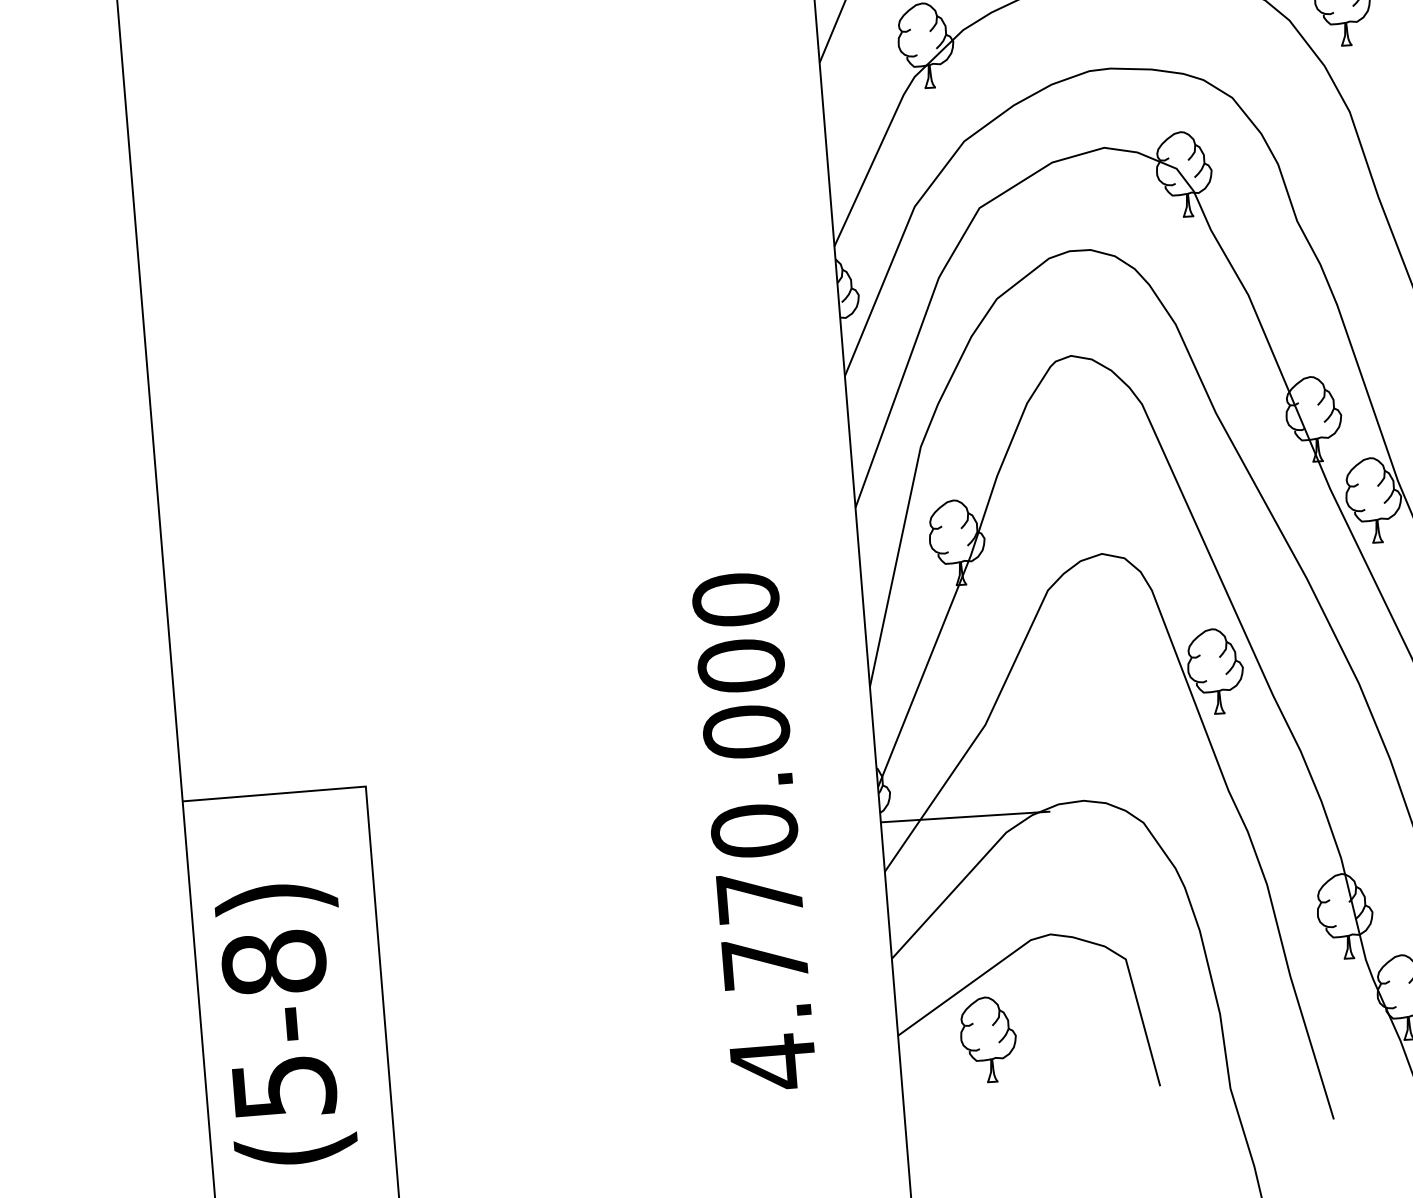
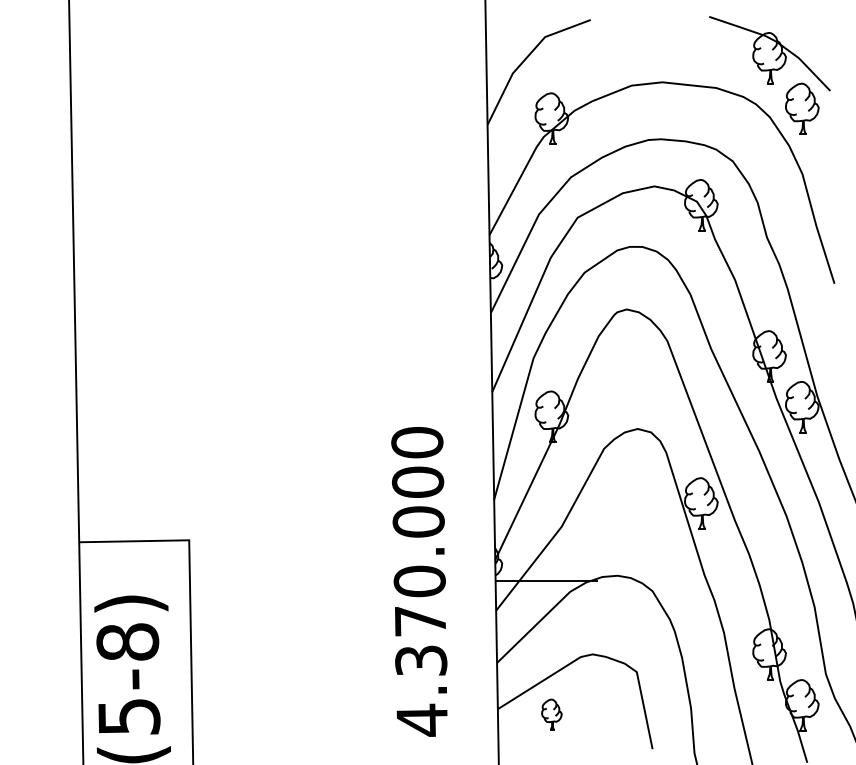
text: (765, 962) -> (421, 660), 4.770.000 -> 4.370.000
part: (988, 1038) -> (551, 714), size x0.6

